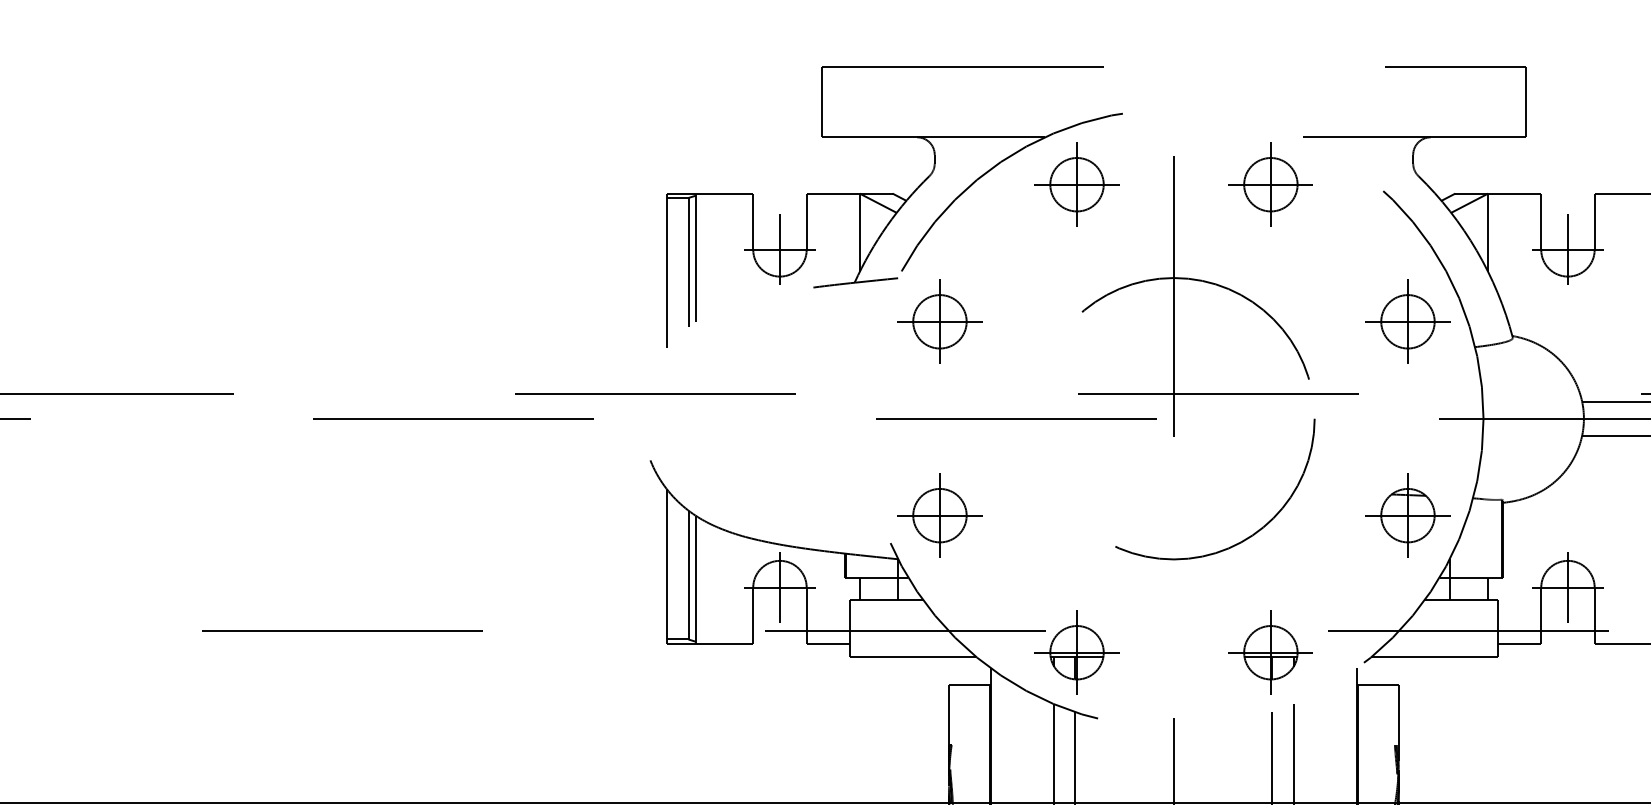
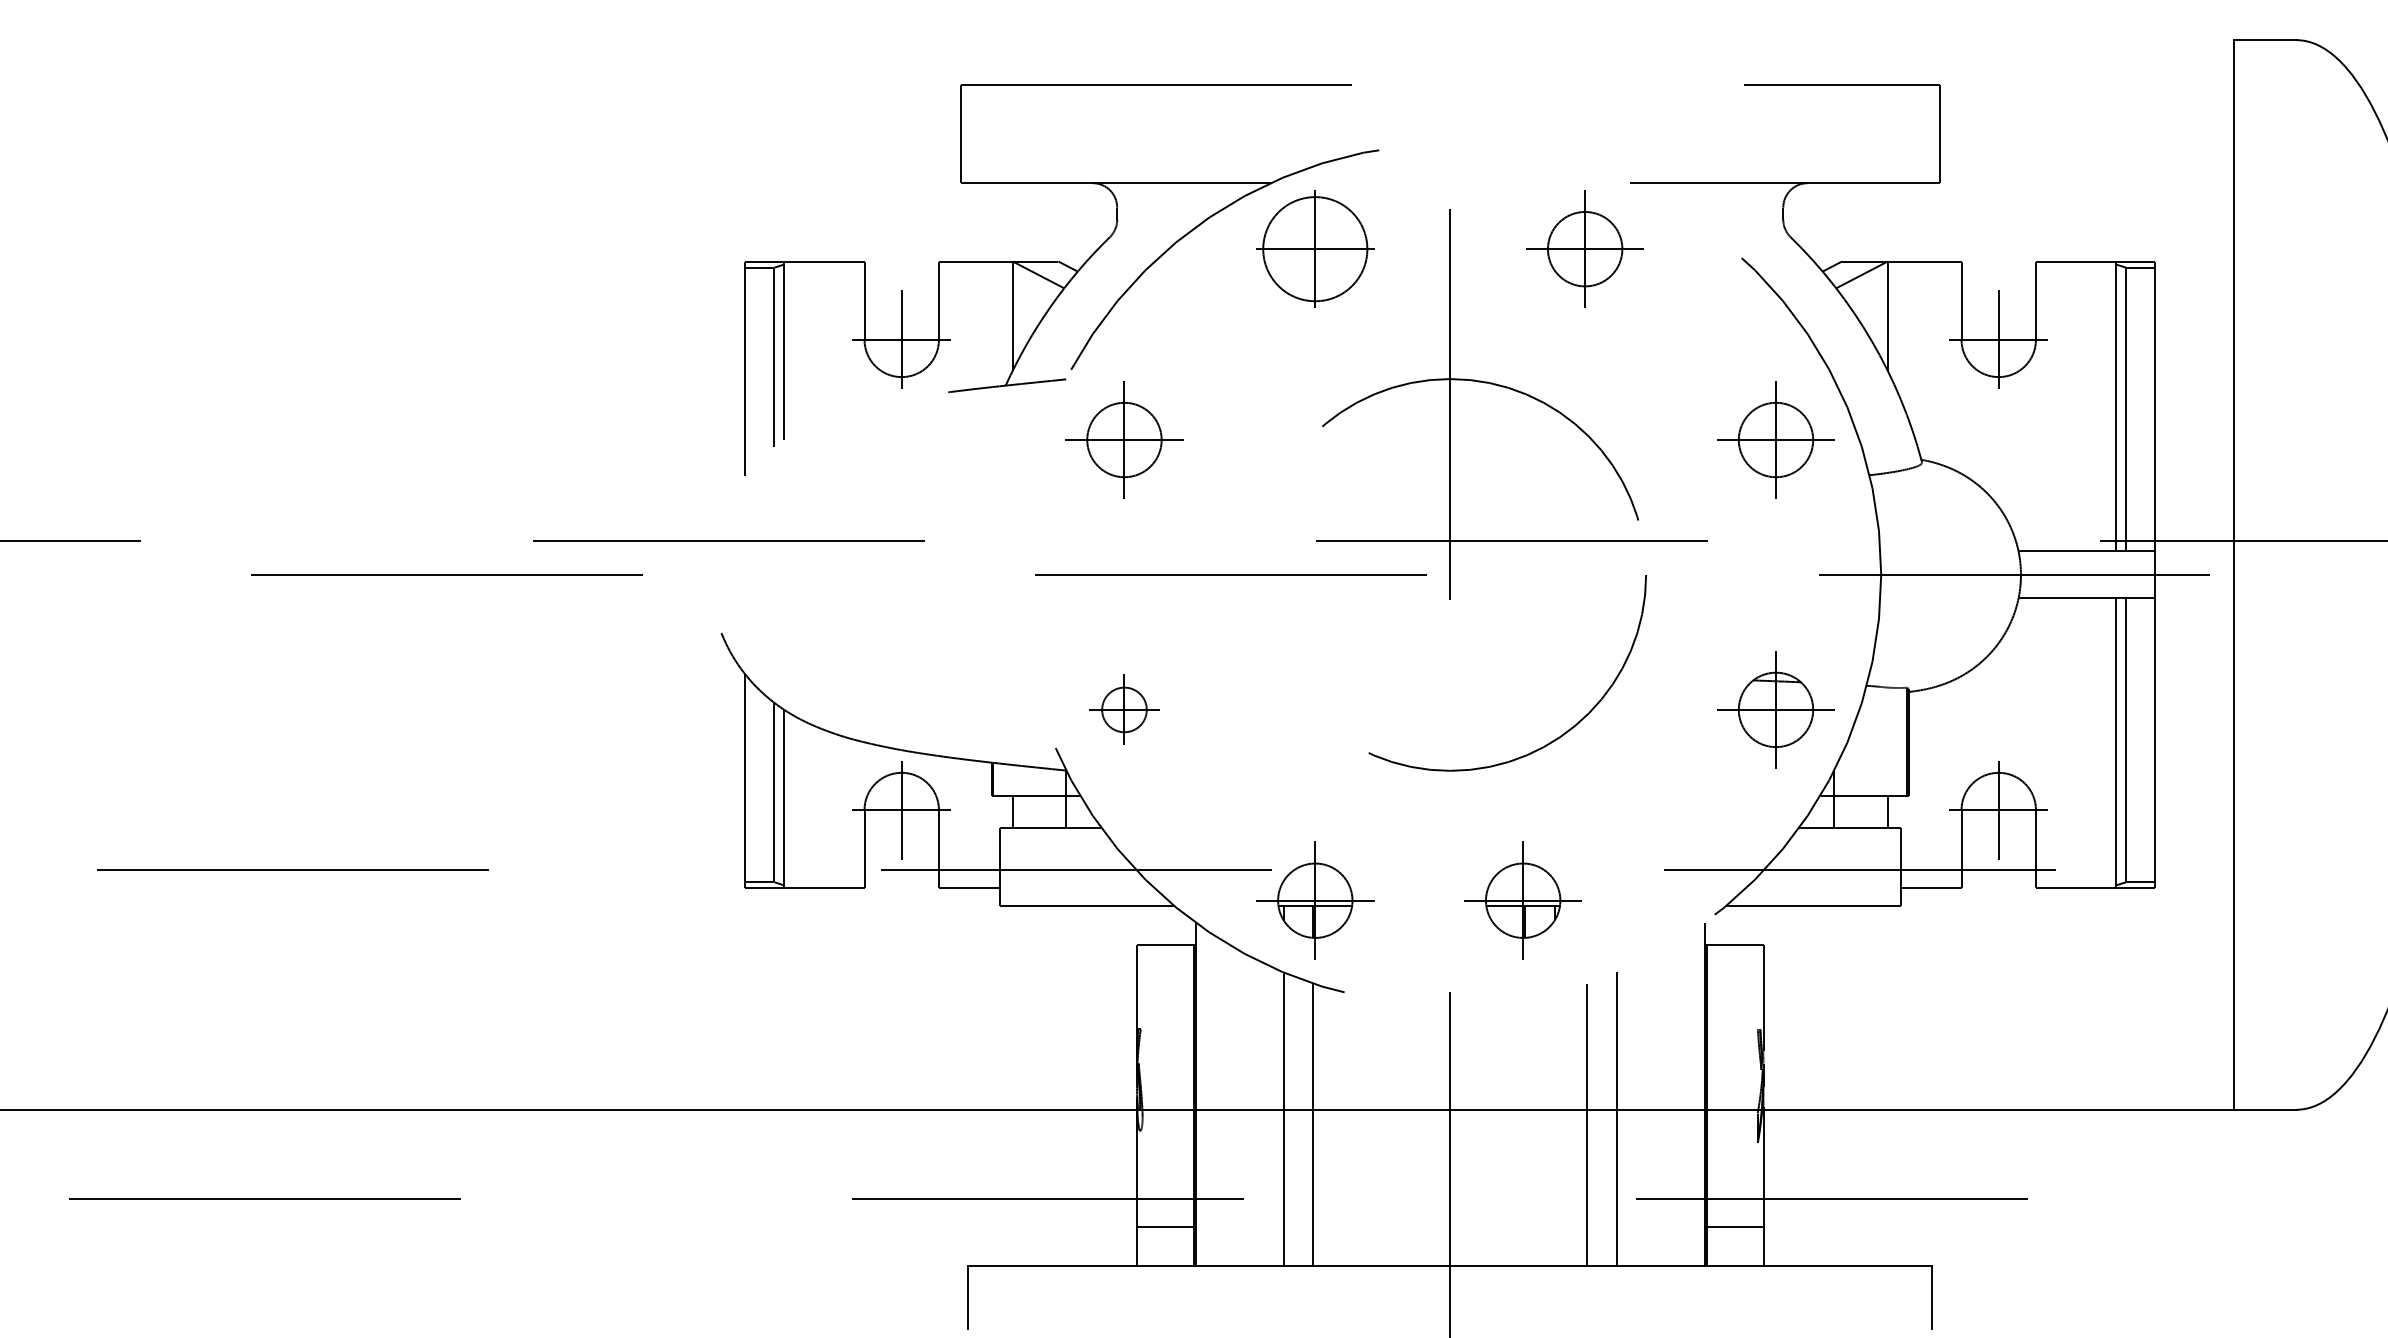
circle: (1077, 184) -> (1315, 248), size x1.4
part: (939, 515) -> (1124, 709), size x0.6
part: (1270, 652) -> (1522, 900), moved

